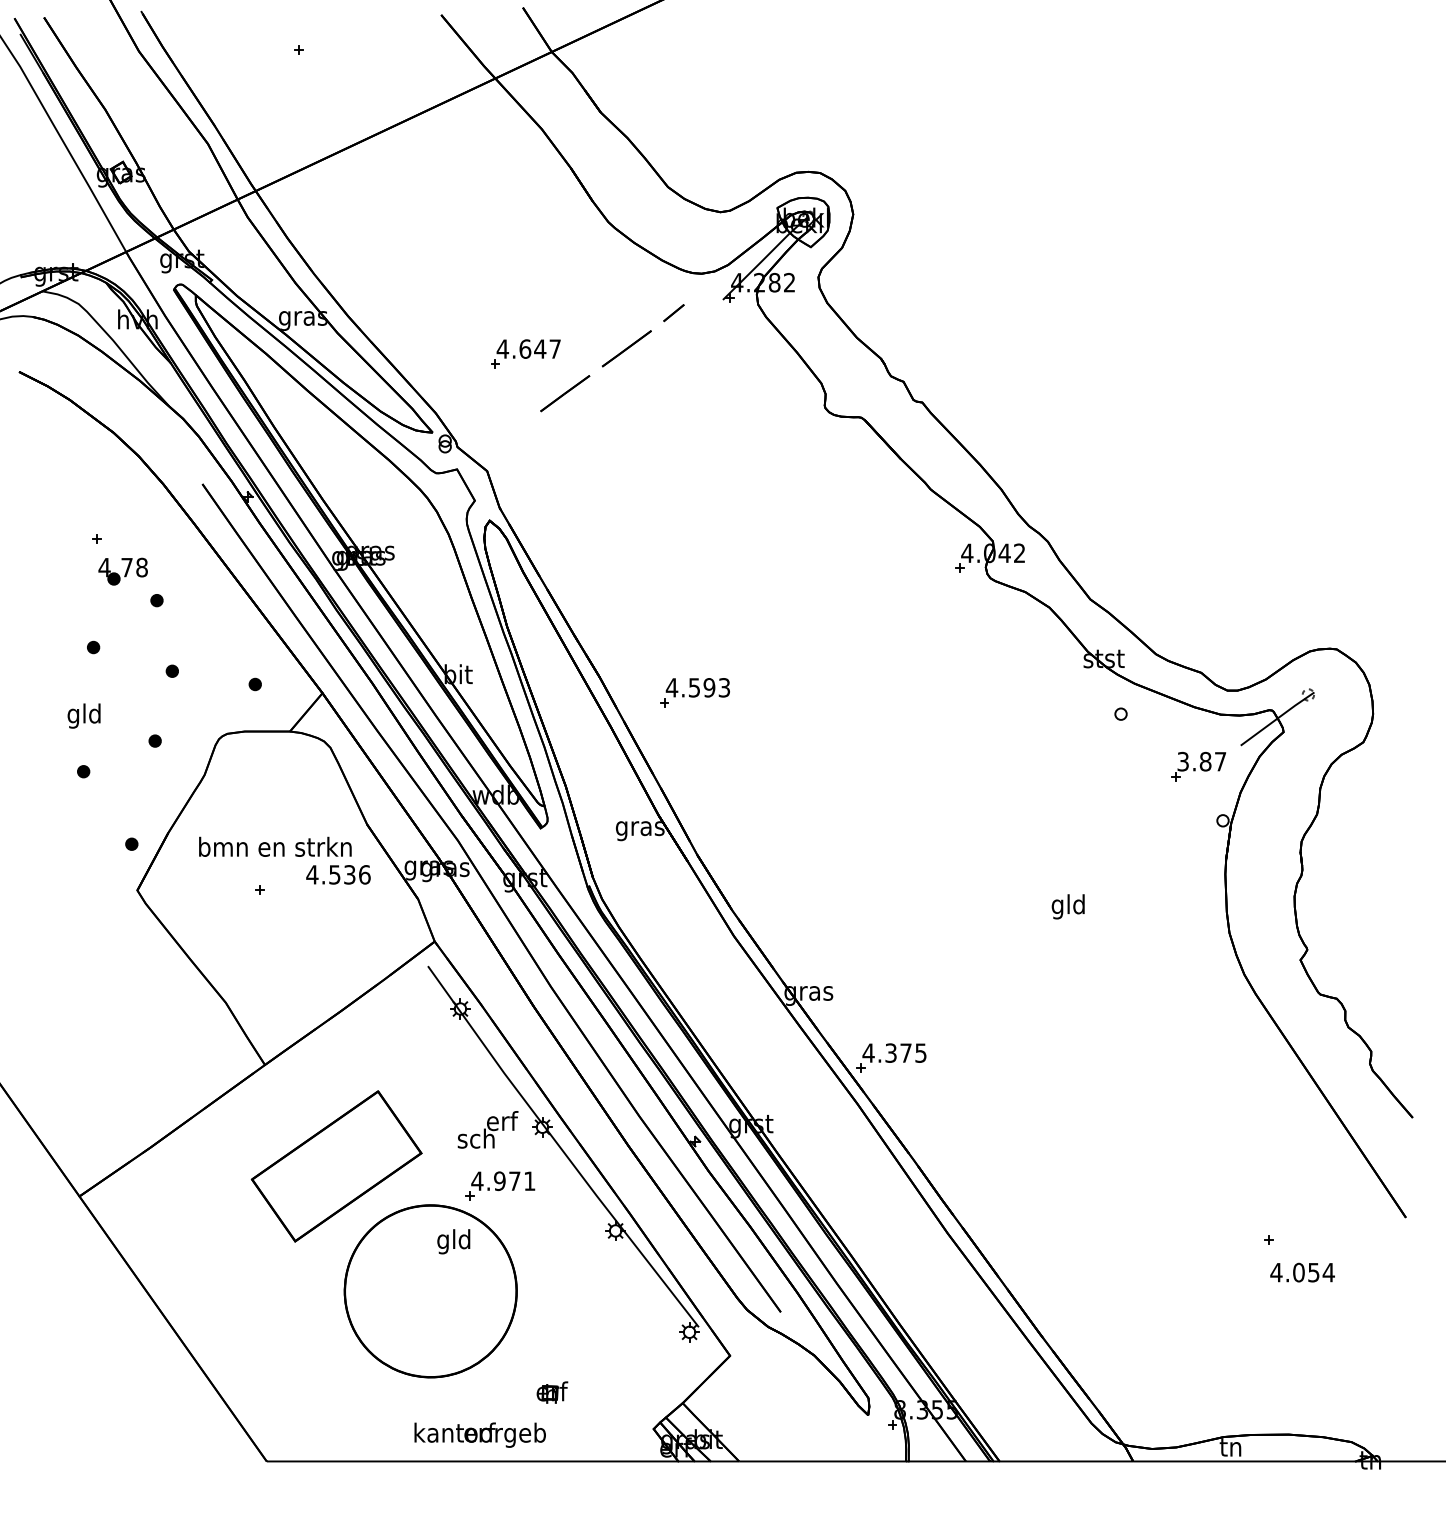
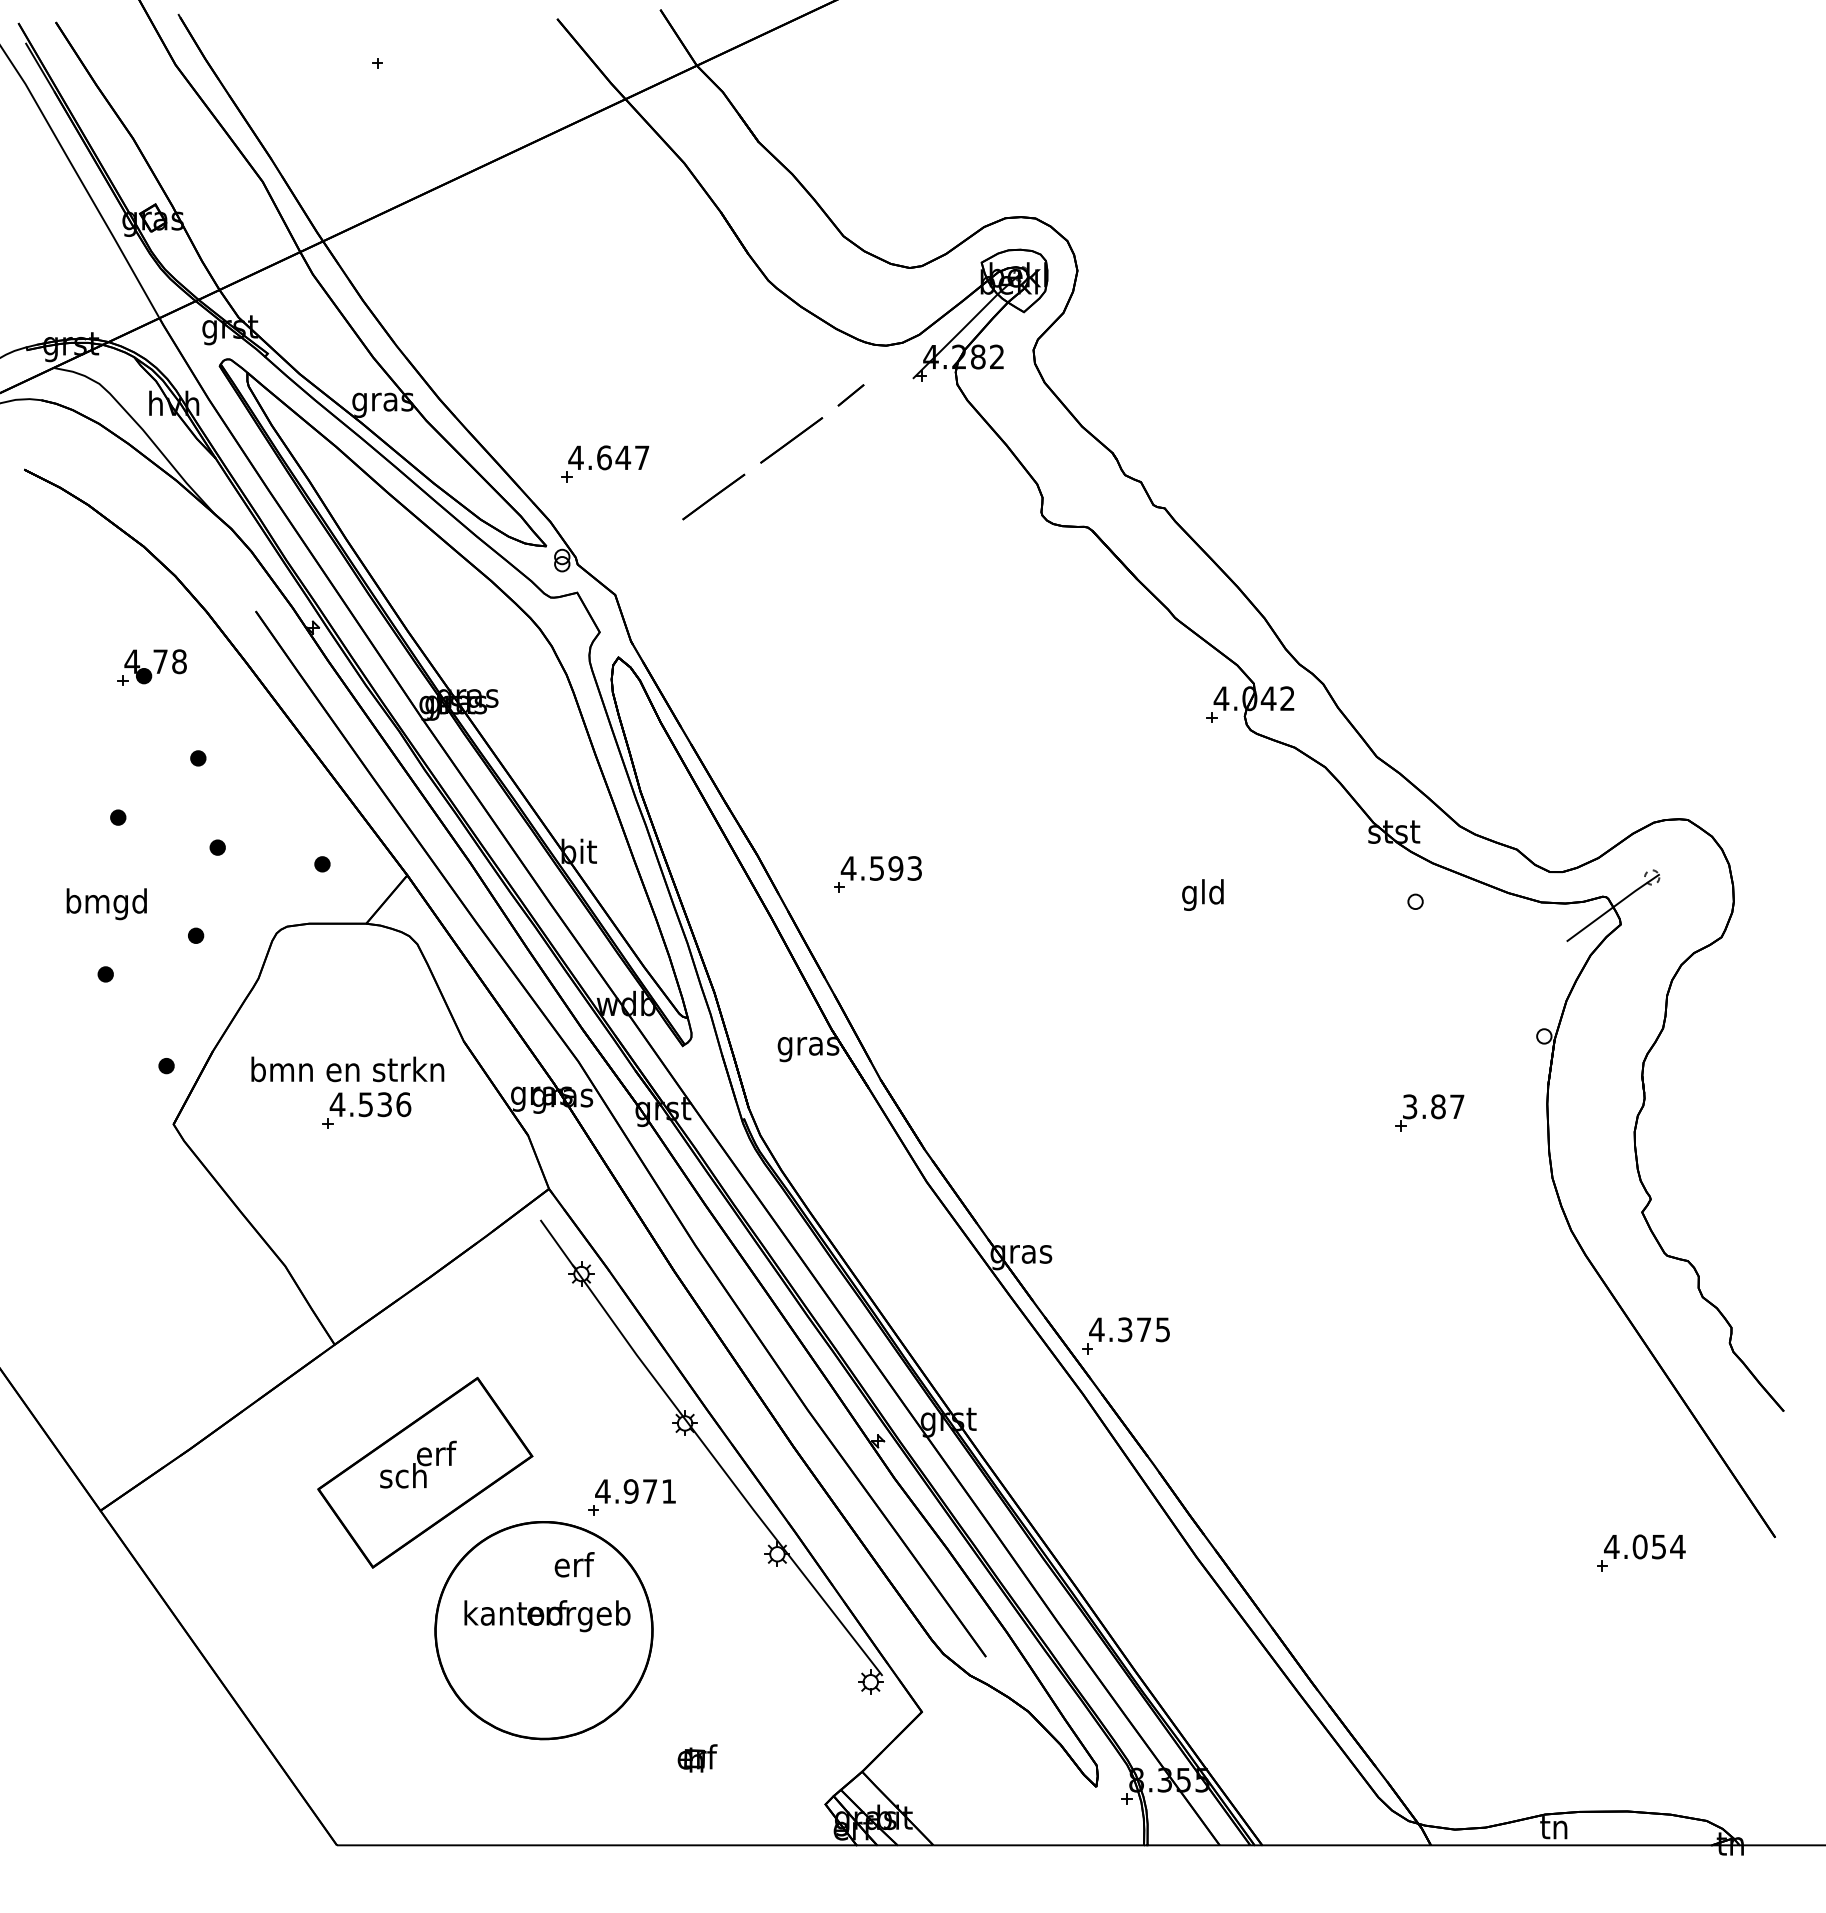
part: (526, 353) -> (605, 463), moved
part: (123, 571) -> (155, 666), moved
text: (84, 716) -> (106, 904), gld -> bmgd
part: (1198, 766) -> (1429, 1112), moved
text: (338, 874) -> (370, 1104), moved
text: (1067, 906) -> (1202, 894), moved
text: (488, 1129) -> (418, 1464), moved
text: (454, 1241) -> (573, 1567), gld -> erf
text: (1302, 1272) -> (1644, 1546), moved
text: (480, 1435) -> (547, 1616), moved

